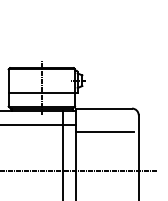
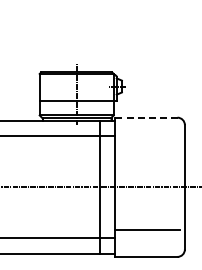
line: (103, 108) -> (145, 117), solid -> dashed
line: (104, 132) -> (146, 144), removed

